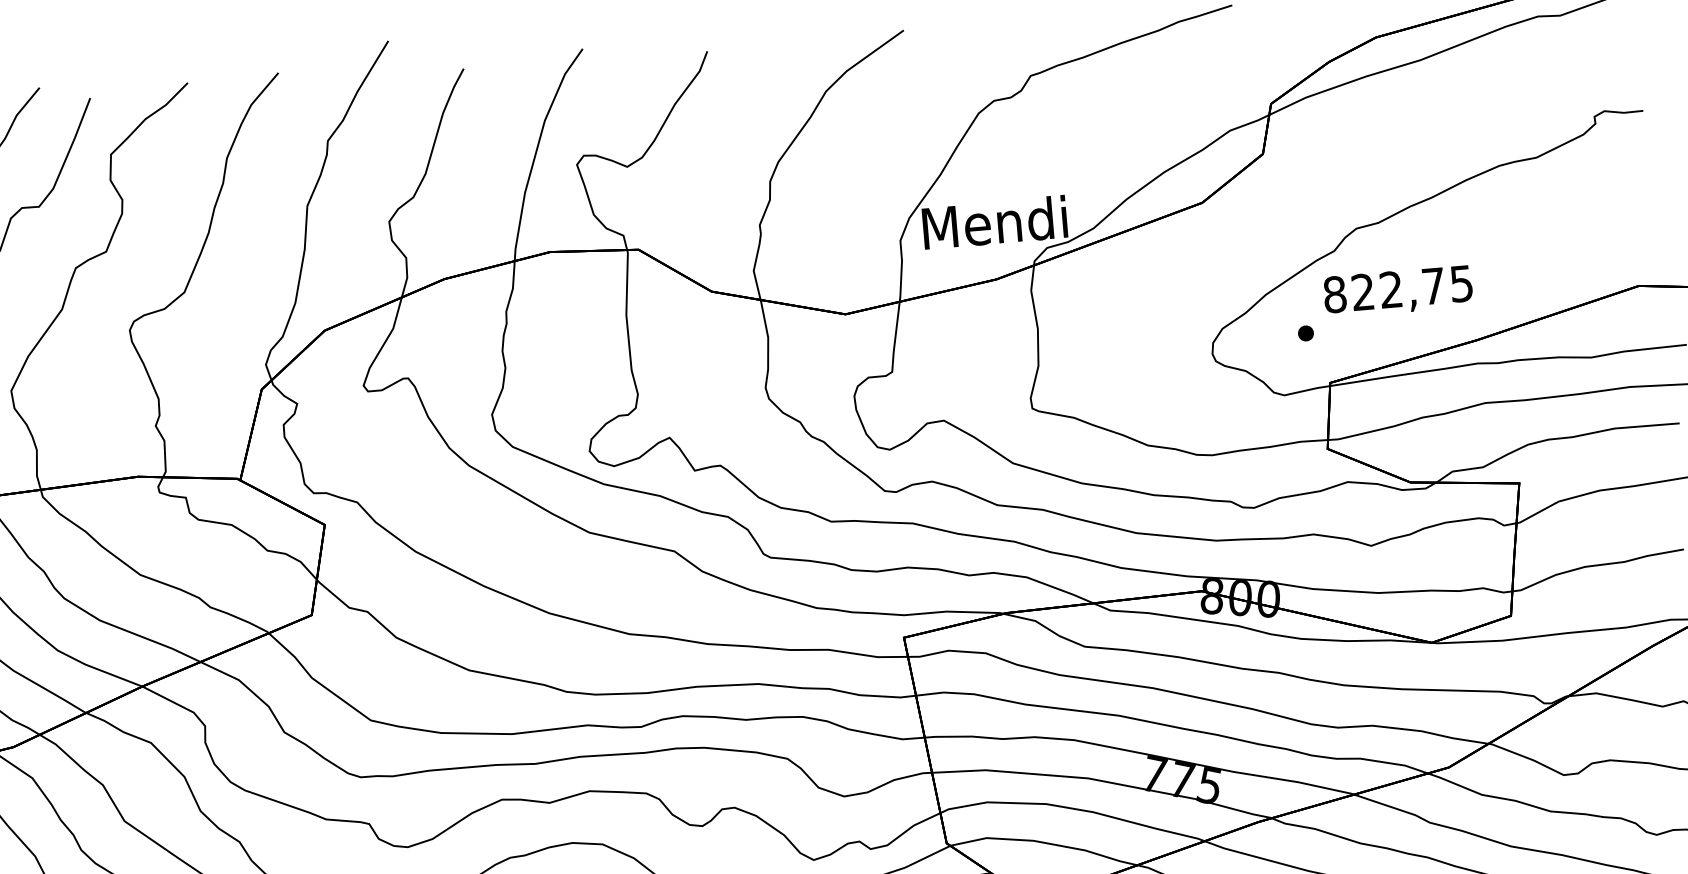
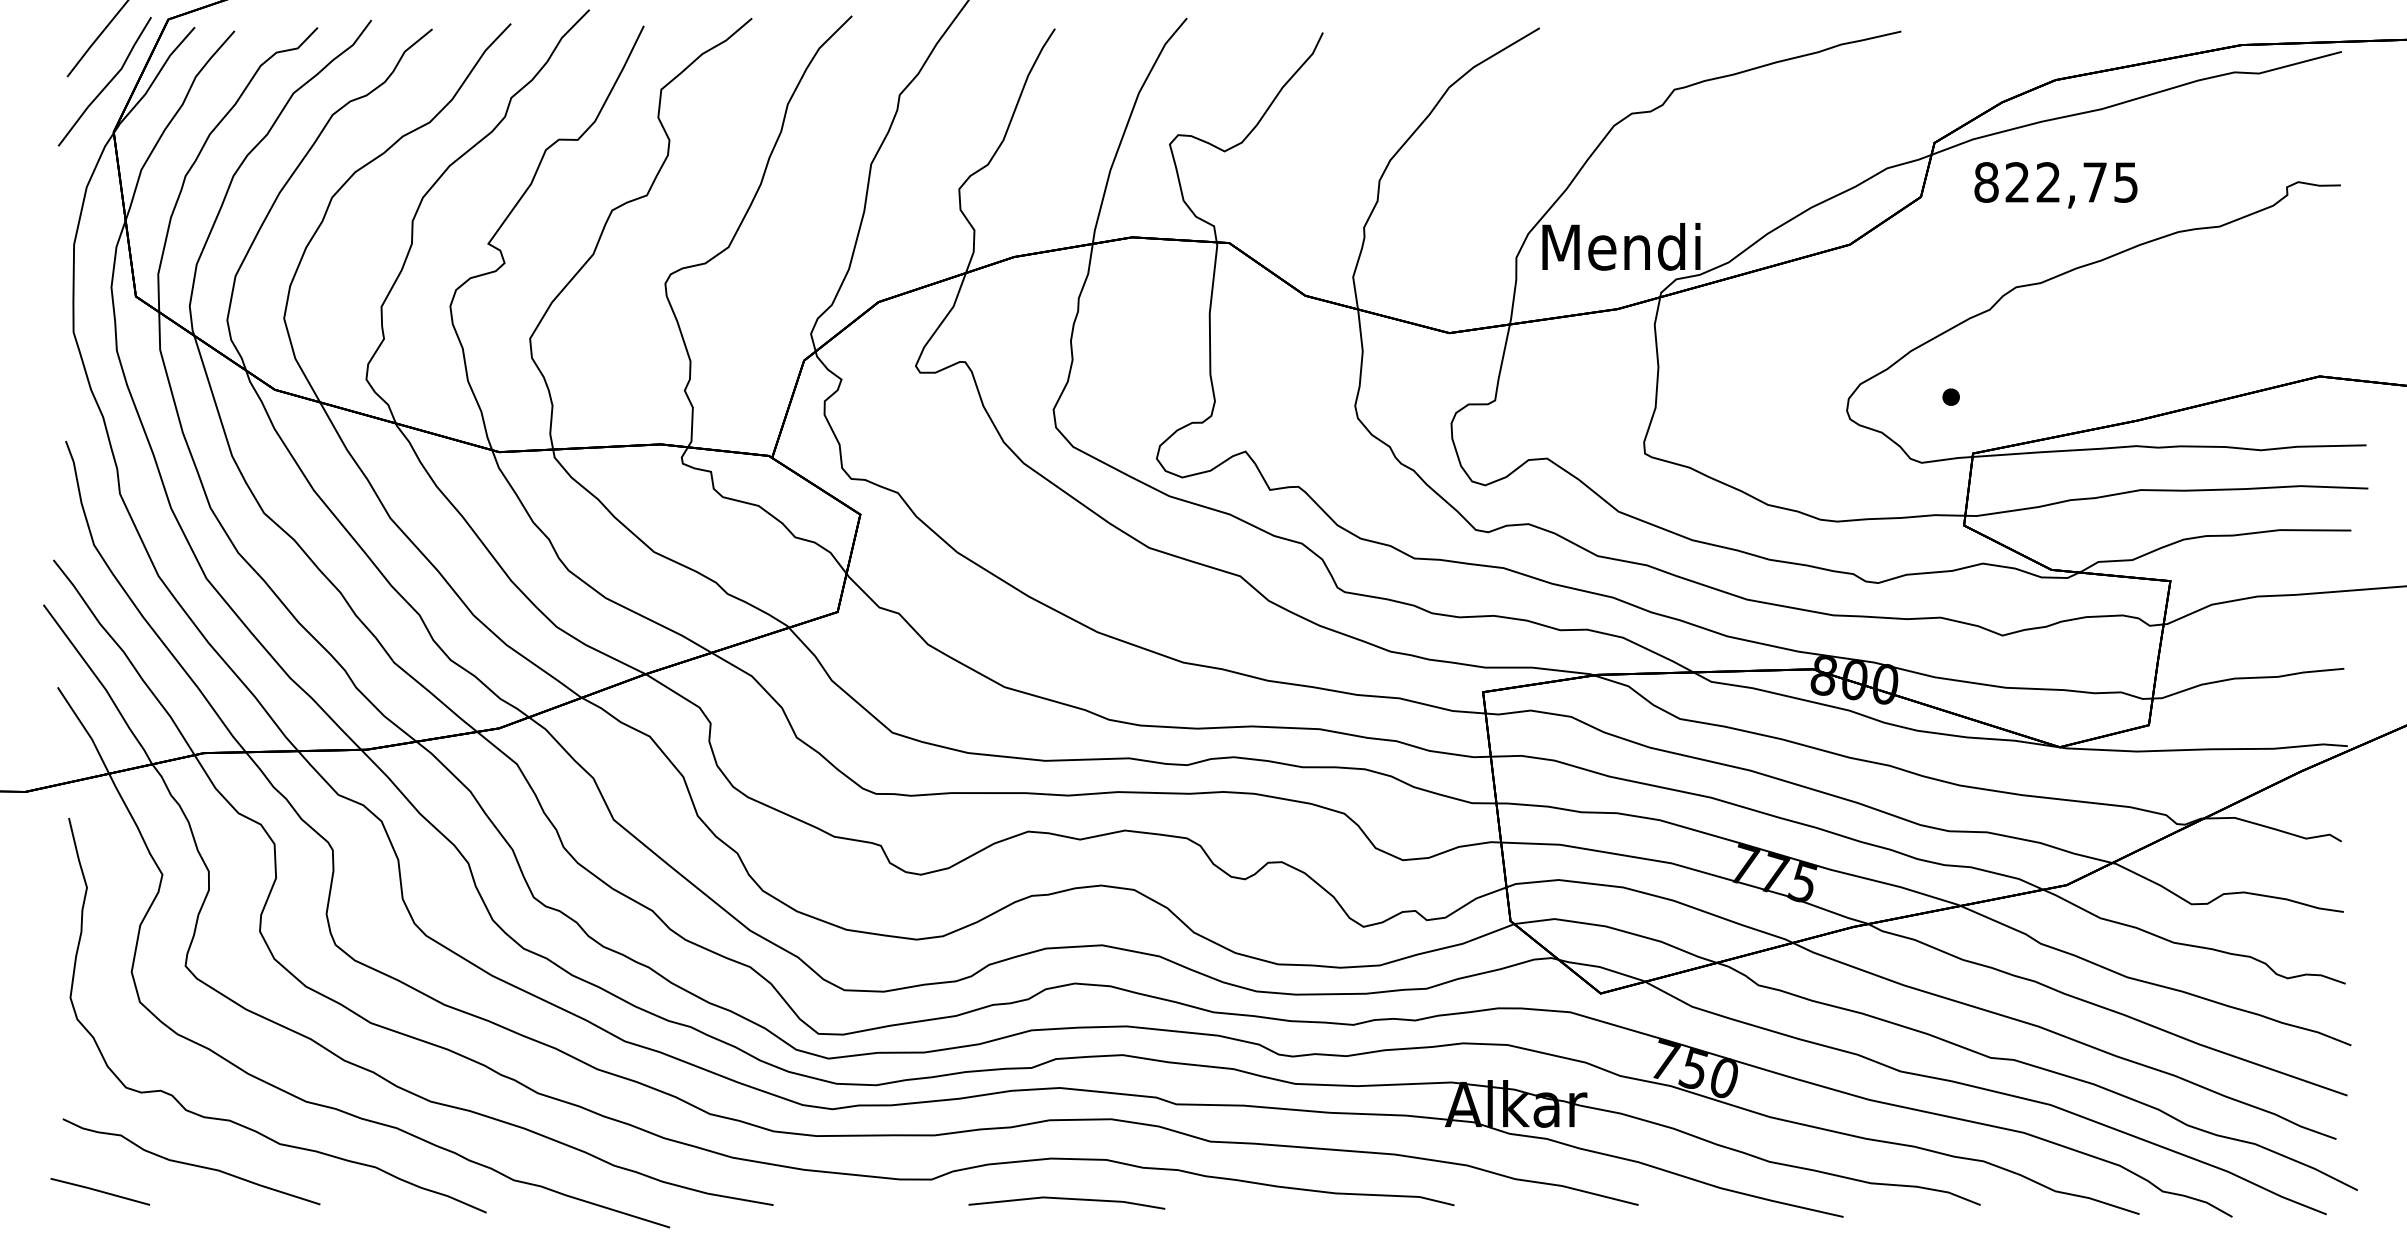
text: (1397, 292) -> (2055, 185), moved

